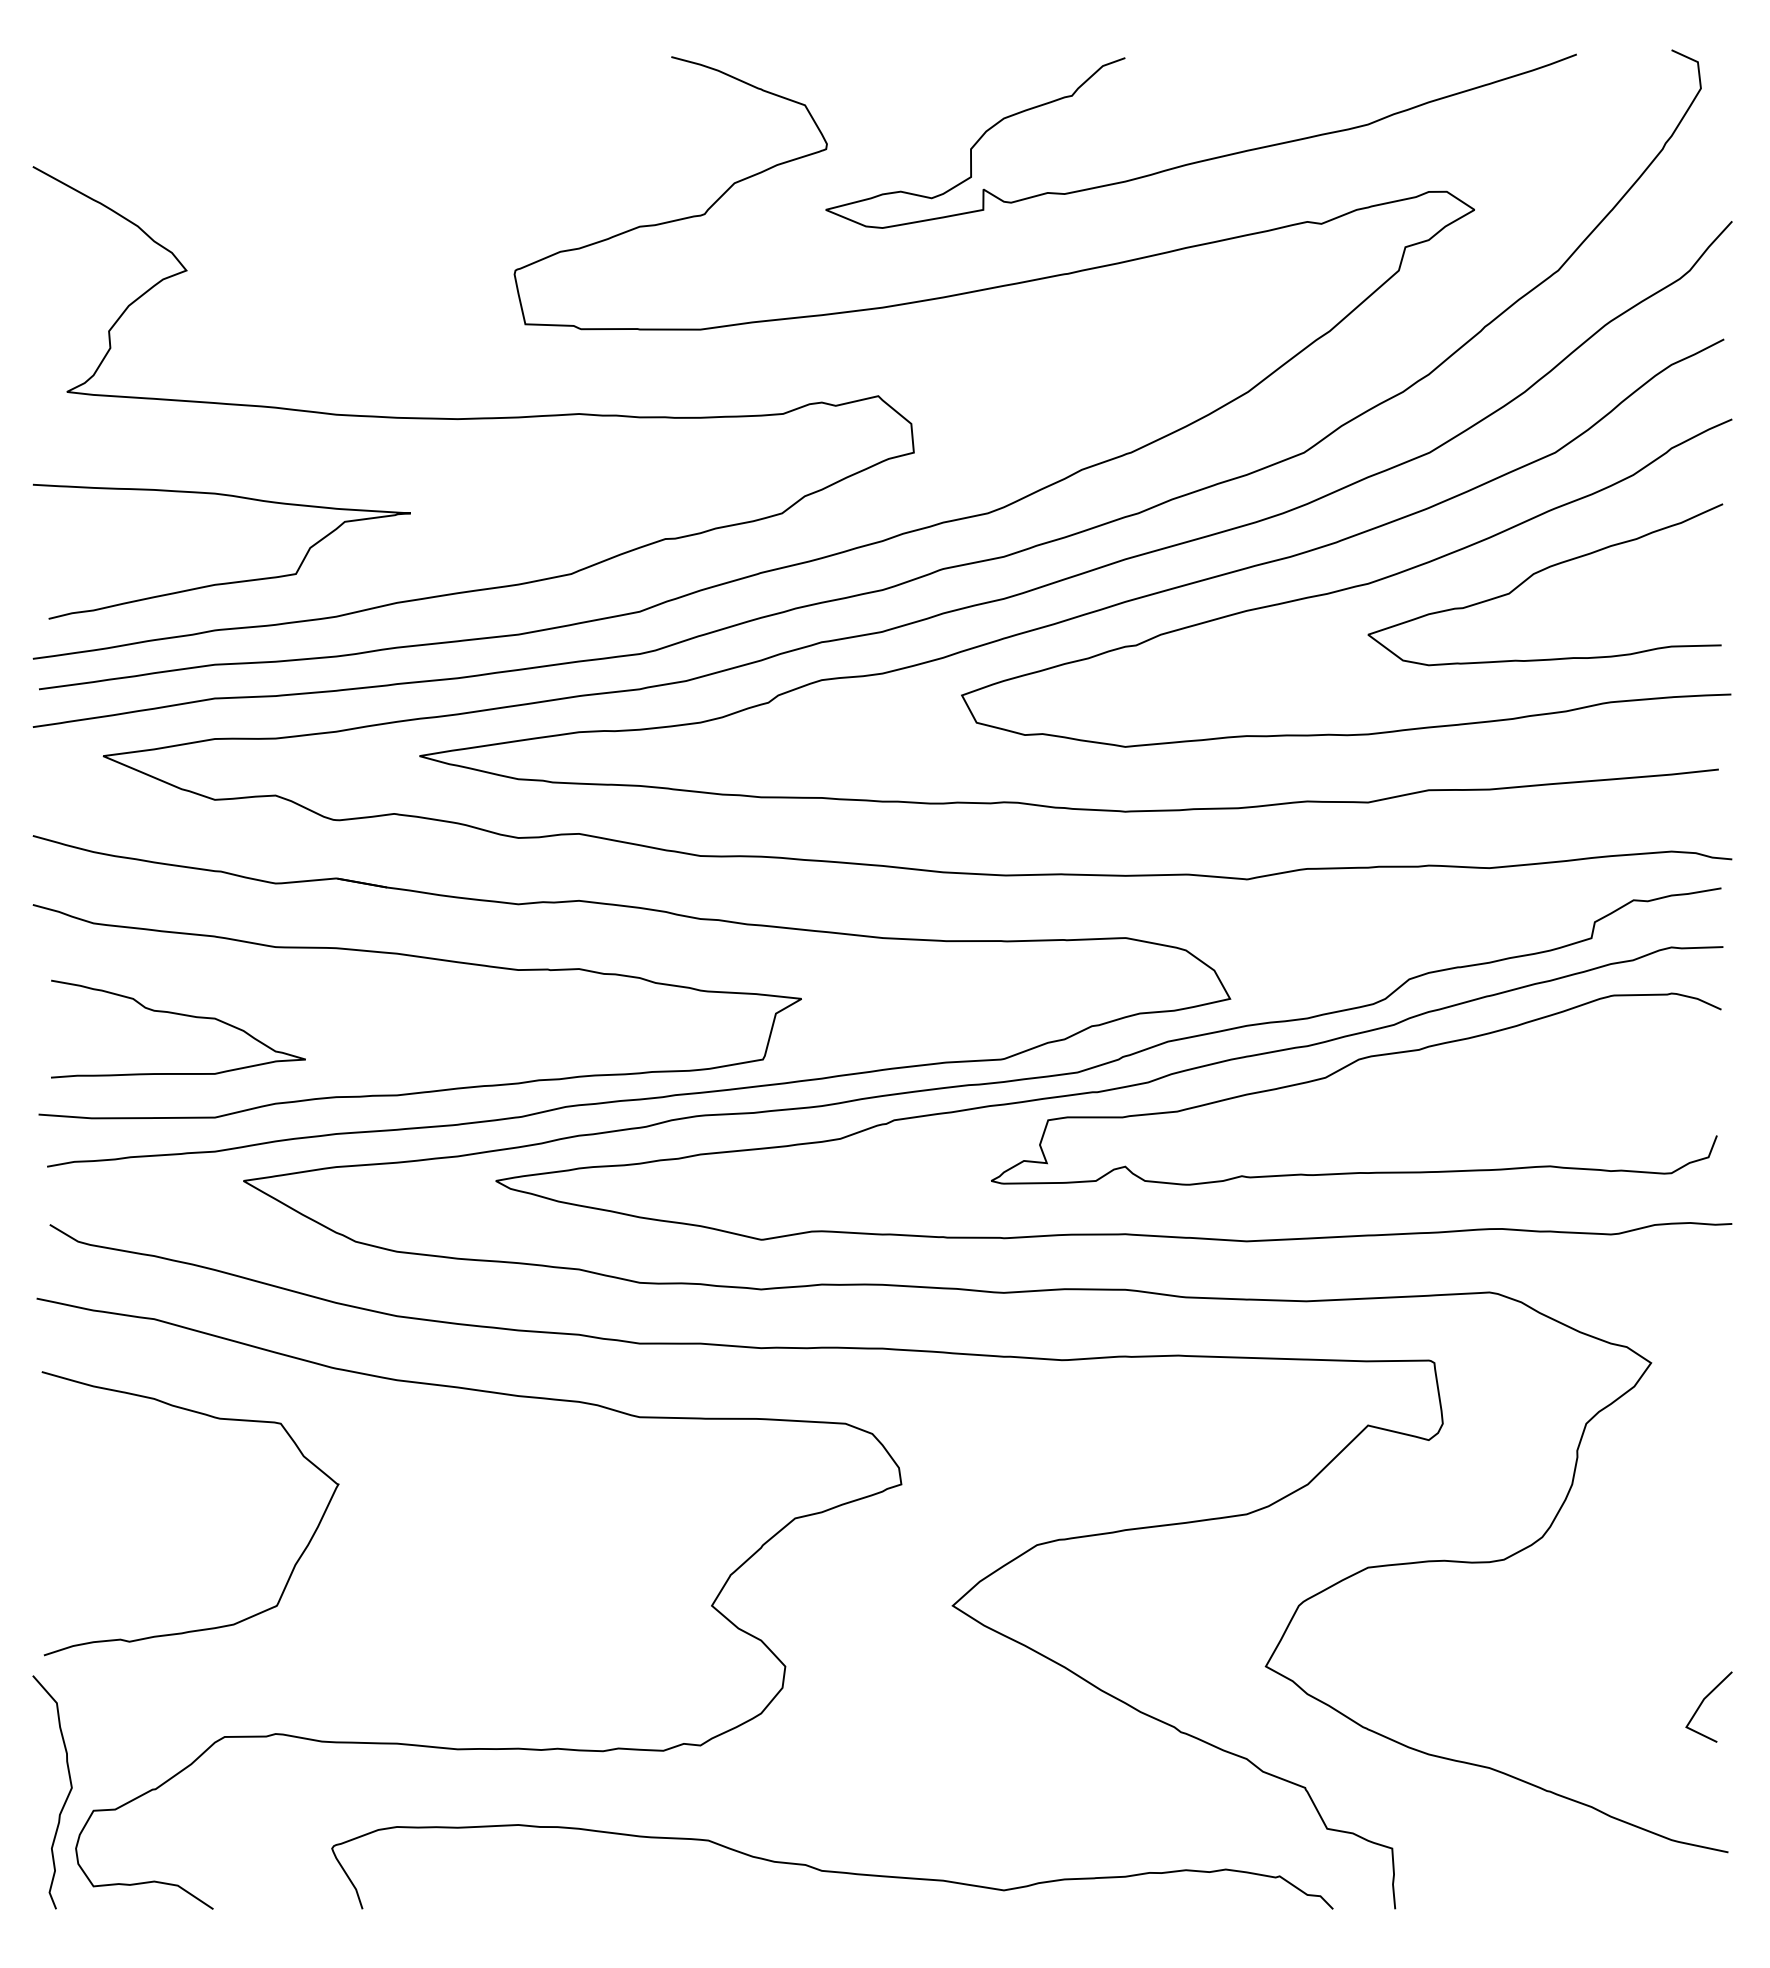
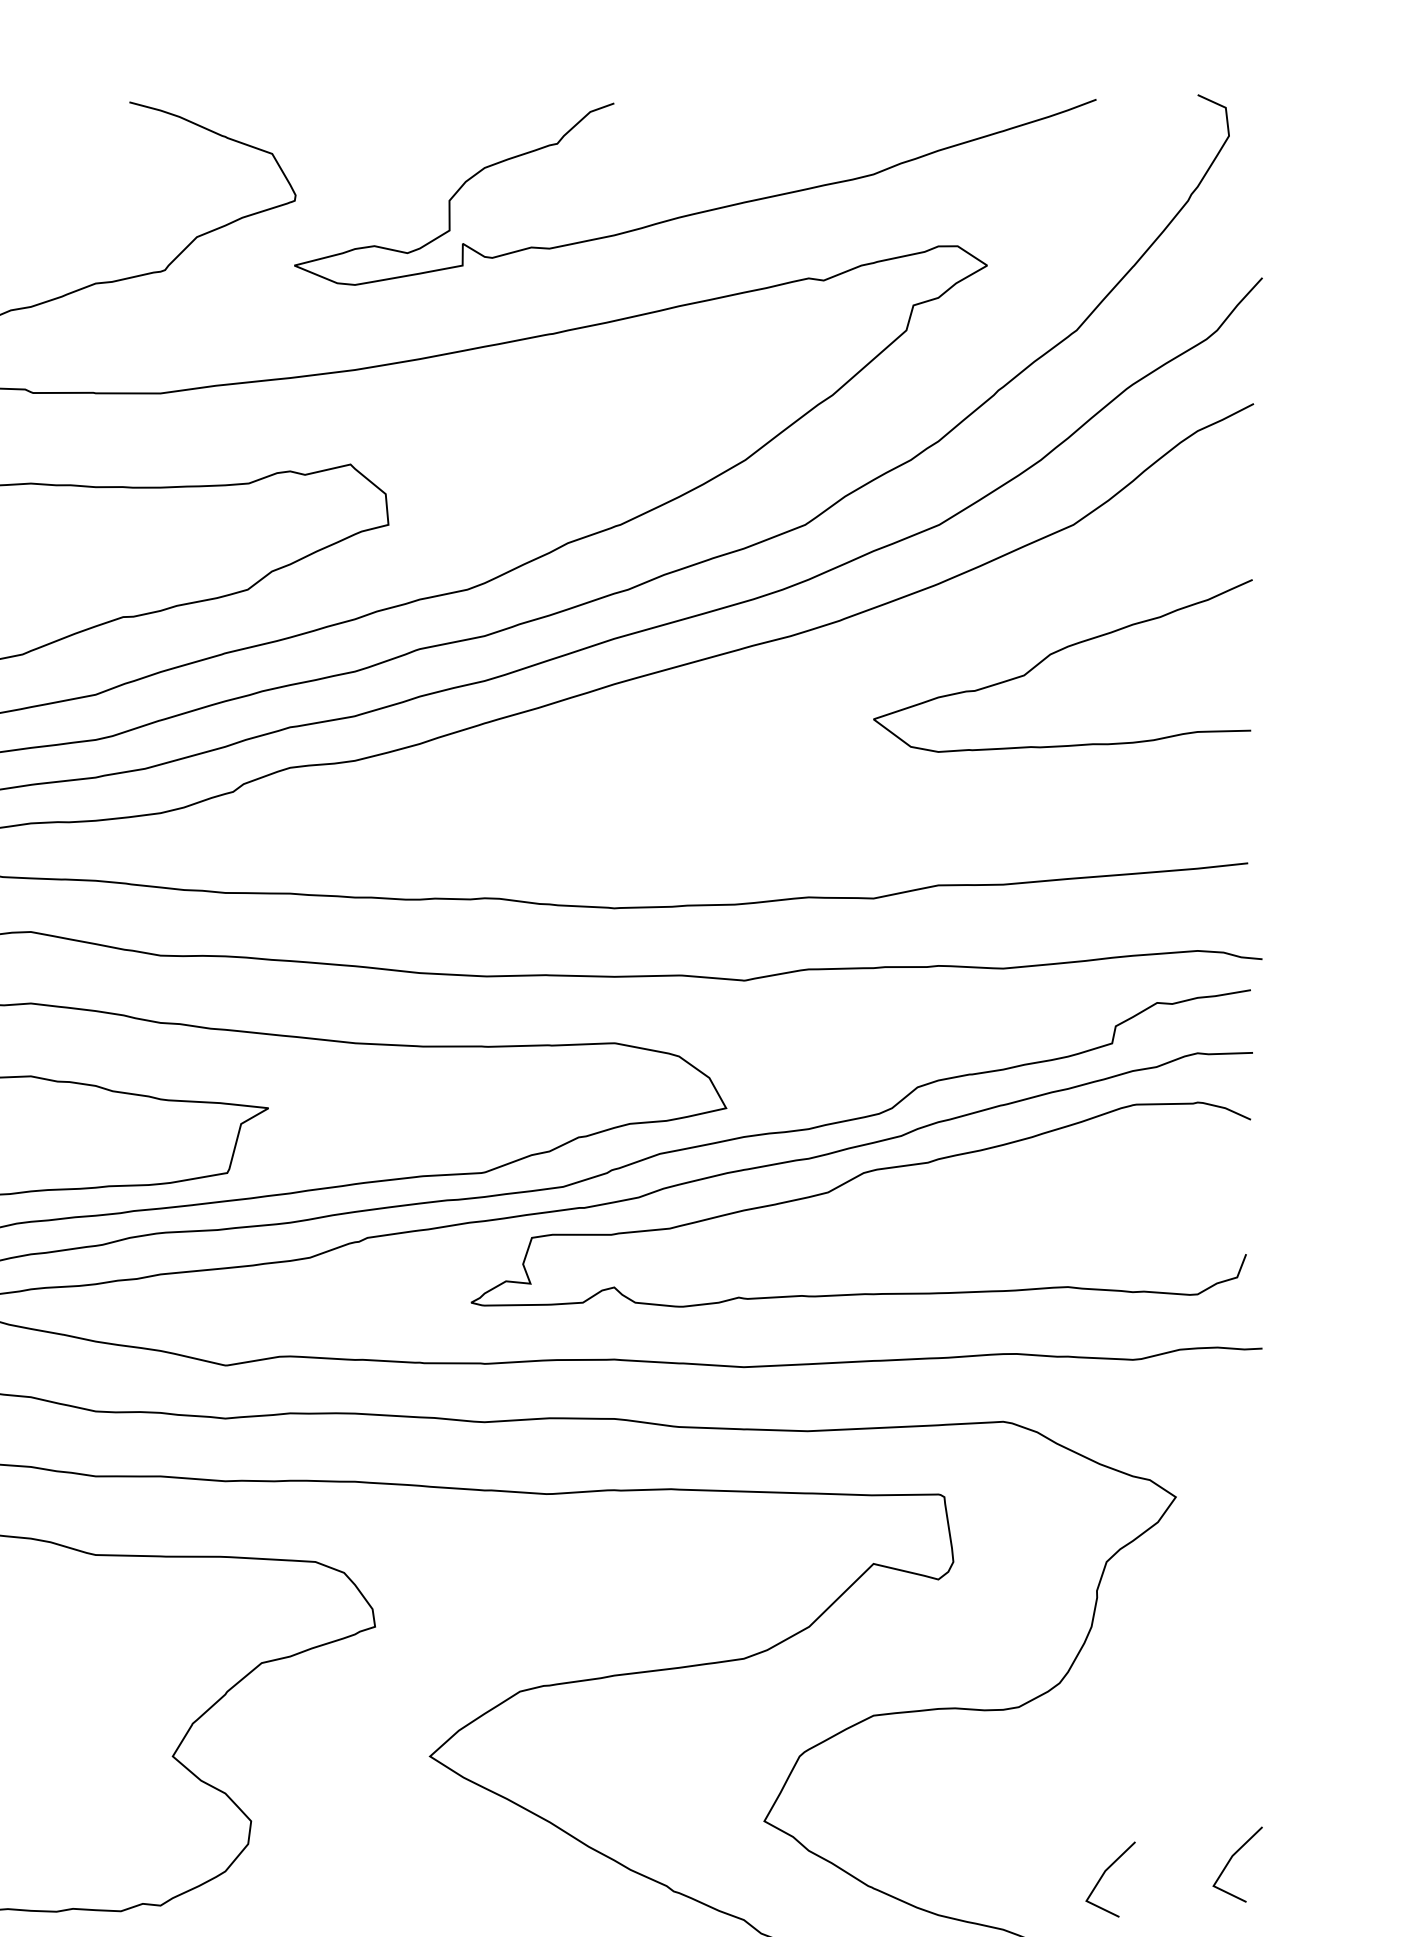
curve: (1347, 587) -> (851, 668), removed
line: (1584, 1716) -> (1104, 1874), added

